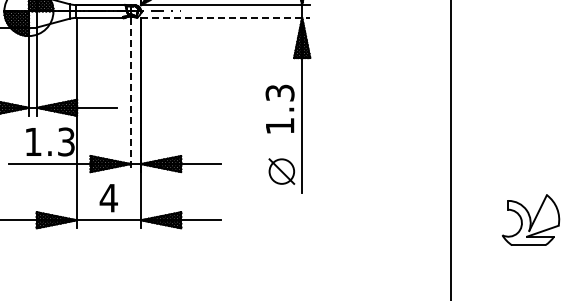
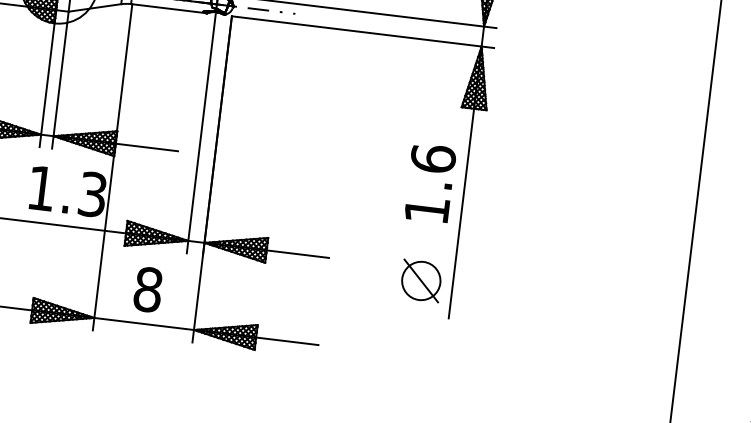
line: (225, 17) -> (362, 31), dashed -> solid
text: (279, 92) -> (432, 157), 1.3 -> 1.6
line: (130, 95) -> (200, 134), dashed -> solid
text: (108, 197) -> (147, 288), 4 -> 8

